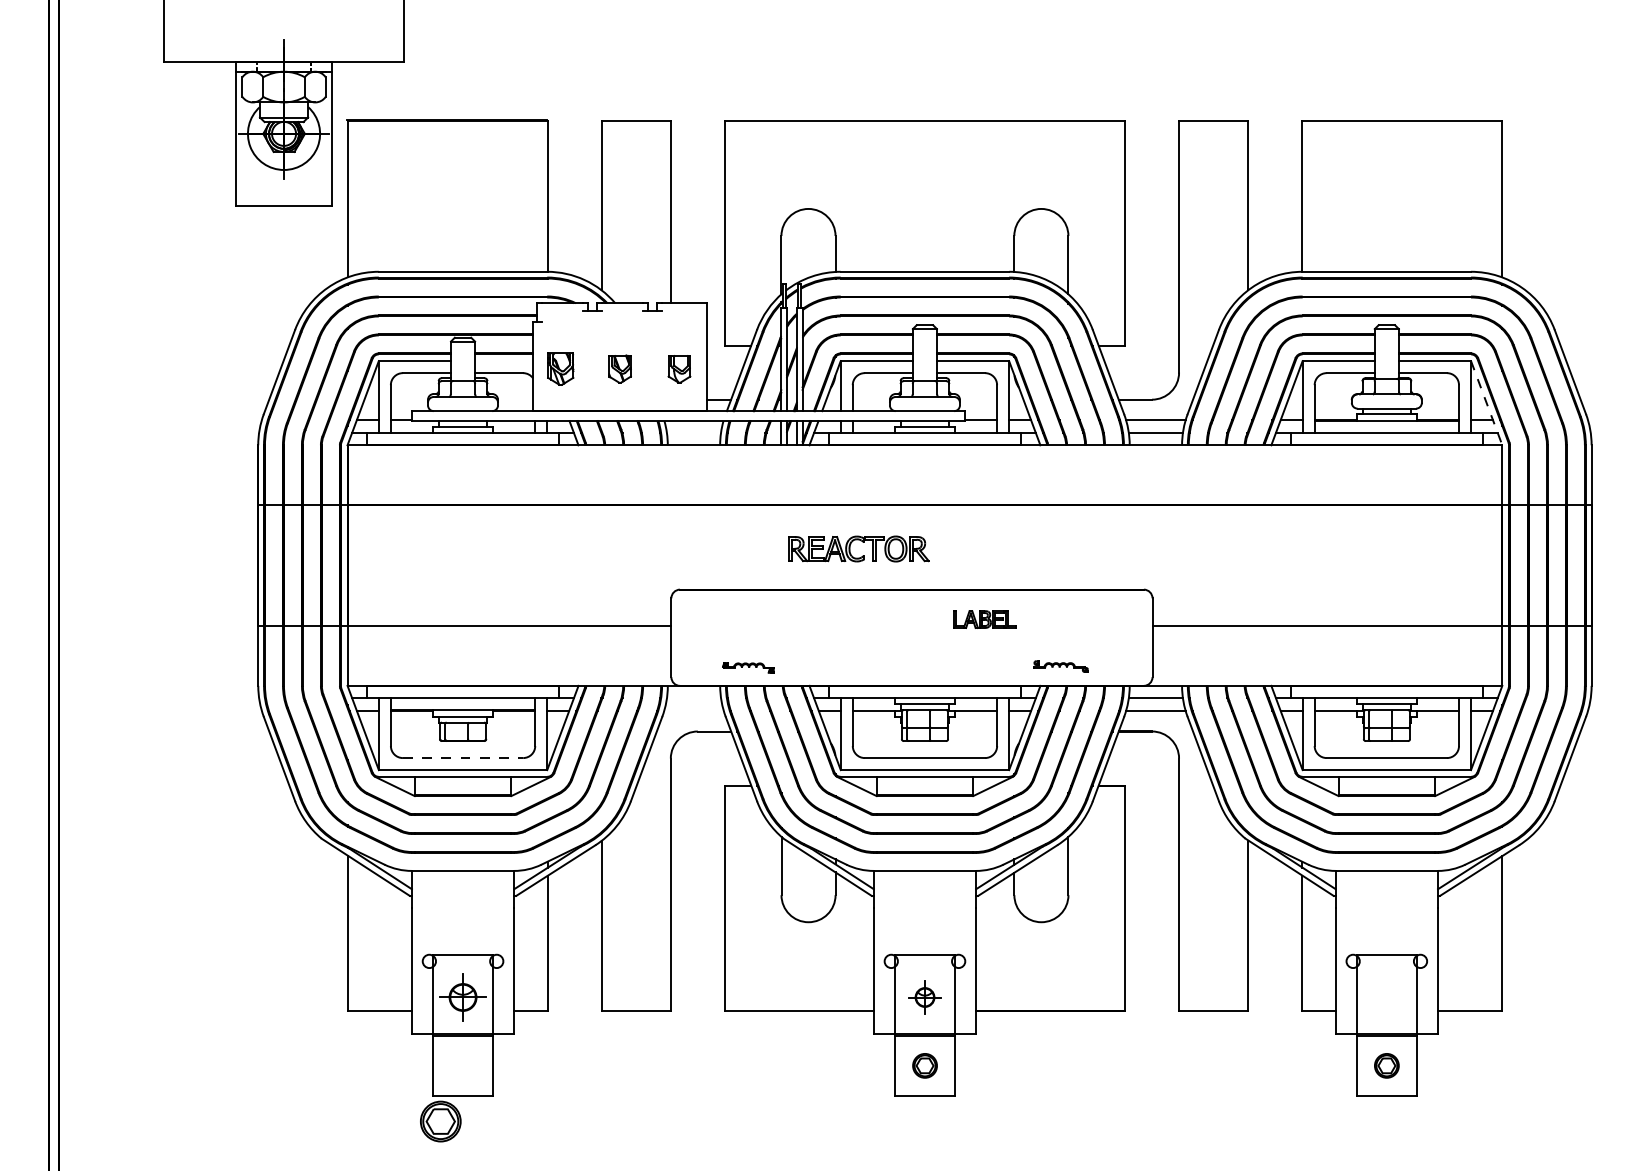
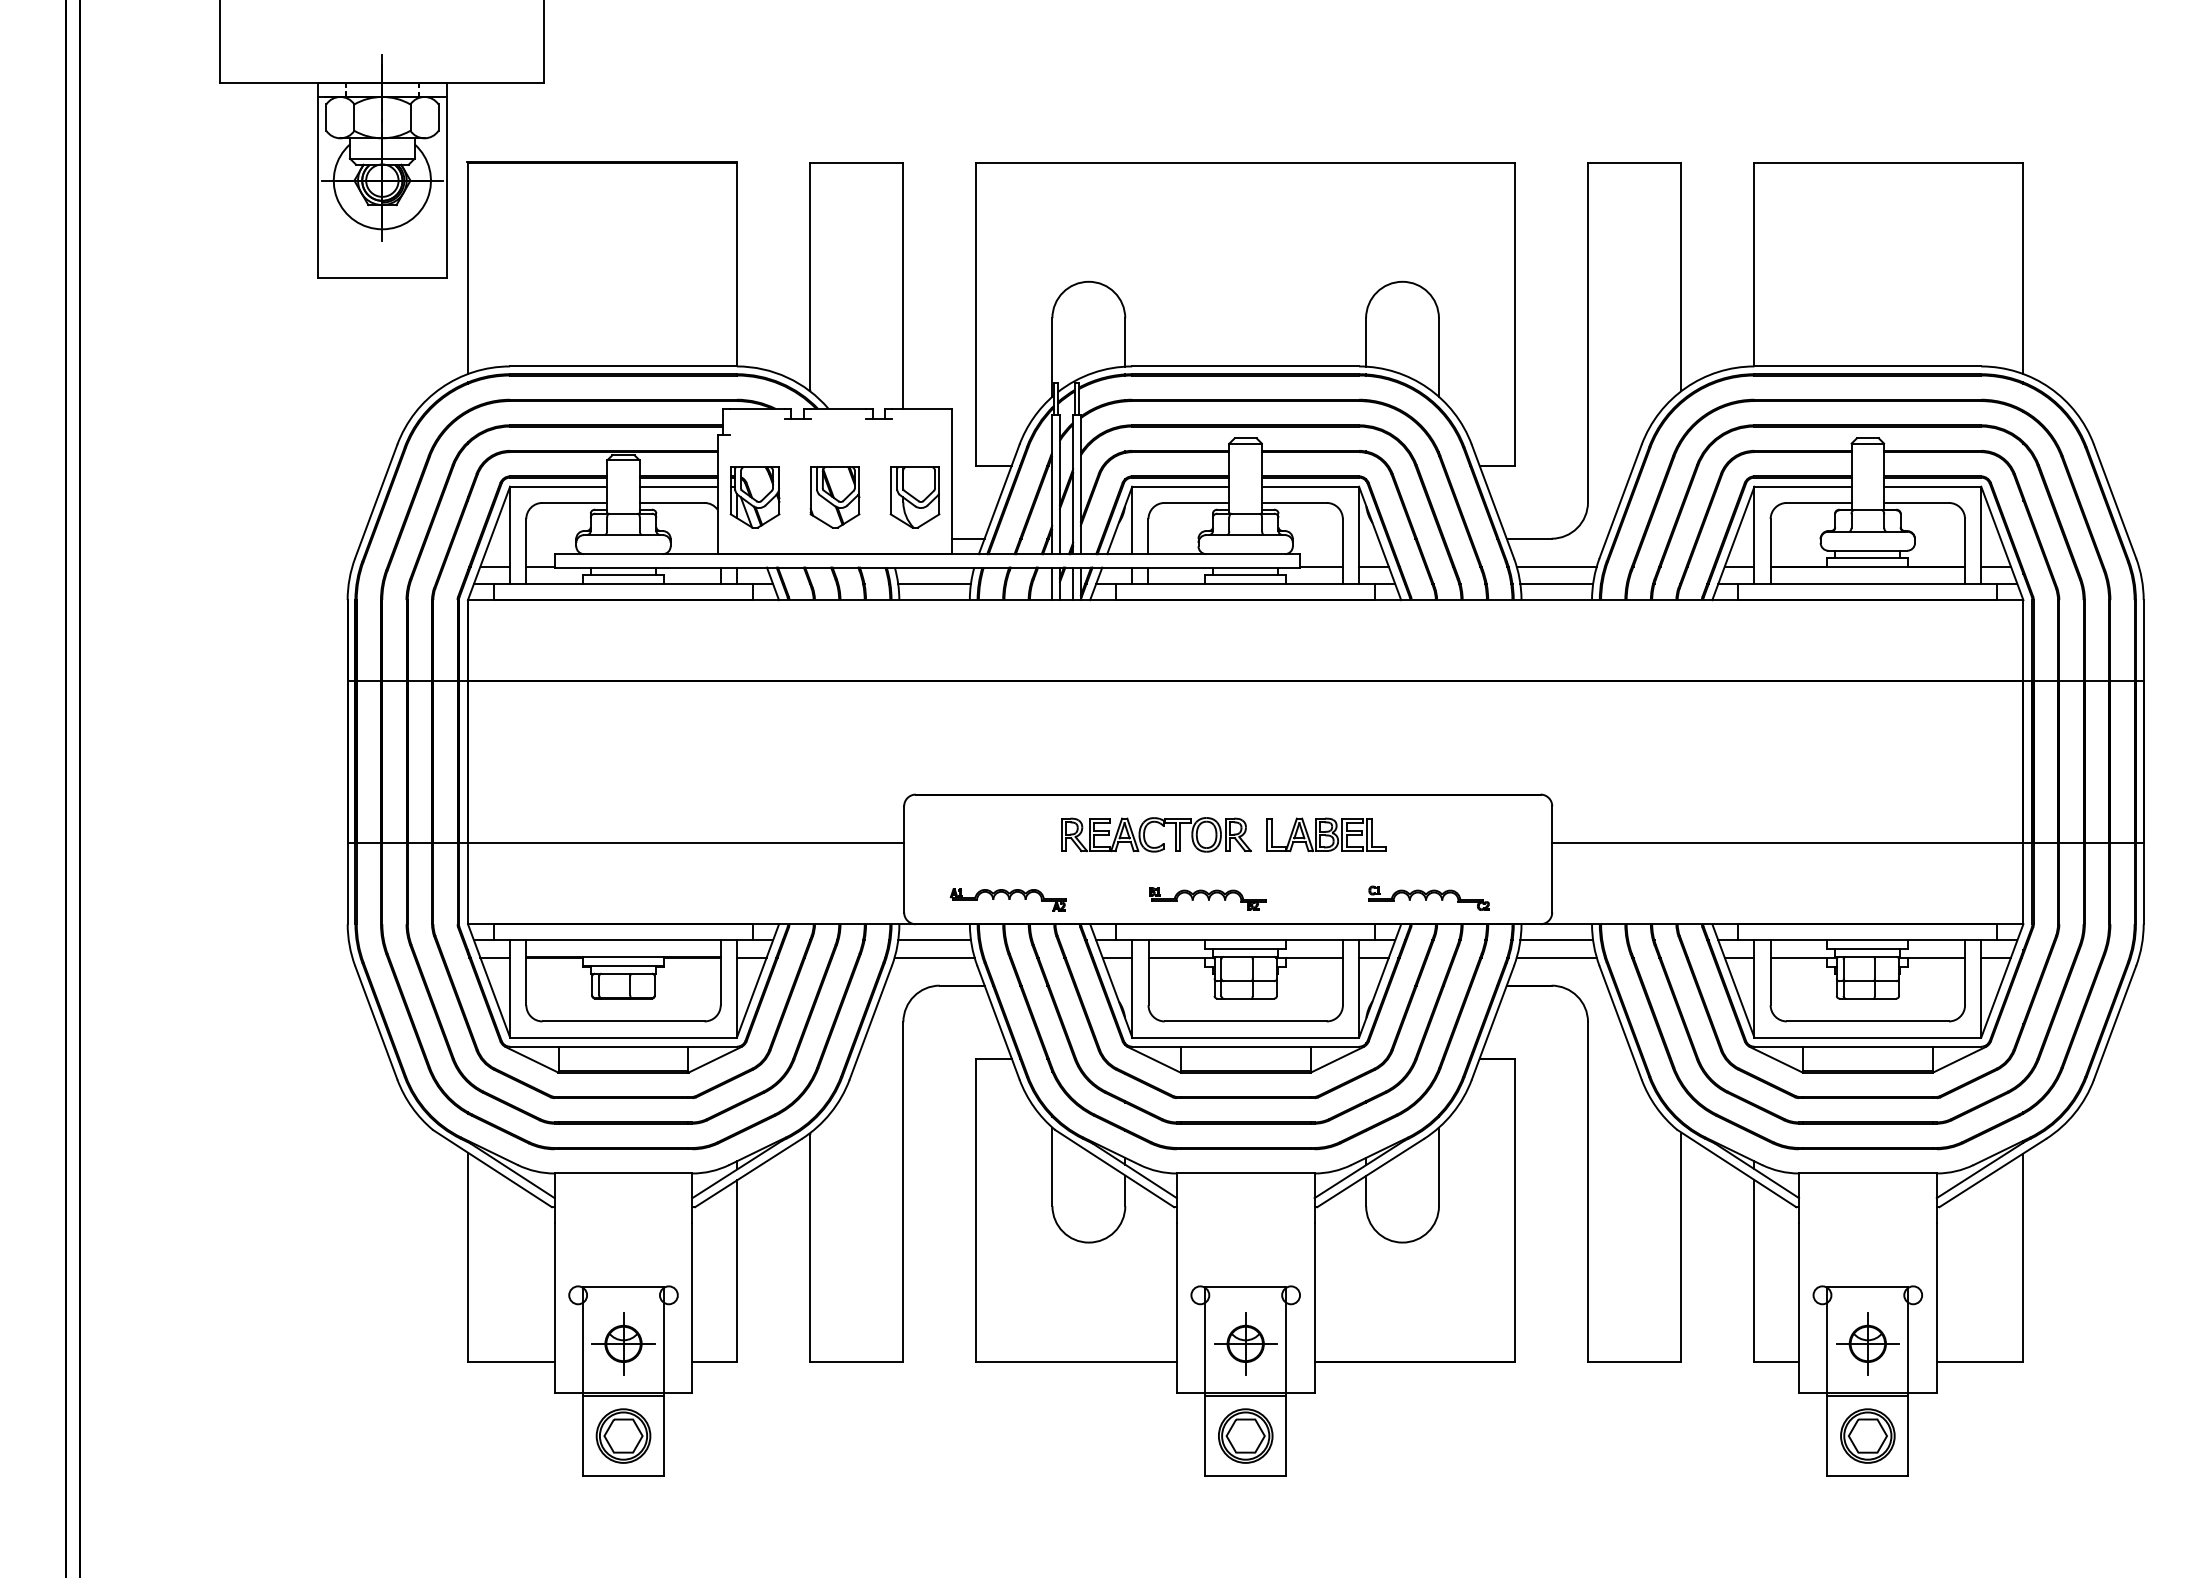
line: (503, 360) -> (678, 486), added
part: (560, 369) -> (754, 497), size x1.43
part: (619, 369) -> (834, 497), size x1.67
part: (679, 369) -> (914, 497), size x1.67
line: (1486, 403) -> (2002, 543), dashed -> solid
line: (693, 432) -> (934, 583), added
part: (863, 542) -> (1162, 826), moved
part: (984, 619) -> (1326, 834), size x1.43
part: (896, 666) -> (1207, 898), added
part: (1060, 666) -> (1428, 897), size x1.67
part: (748, 667) -> (1007, 899), size x1.67
line: (693, 697) -> (934, 940), added
line: (693, 710) -> (934, 957), added
line: (463, 758) -> (624, 1021), dashed -> solid
part: (924, 997) -> (1245, 1343), size x1.43
part: (1386, 997) -> (1867, 1343), added
part: (924, 1065) -> (1245, 1435), size x1.67
part: (1386, 1065) -> (1867, 1435), size x1.67
part: (440, 1121) -> (623, 1435), moved

